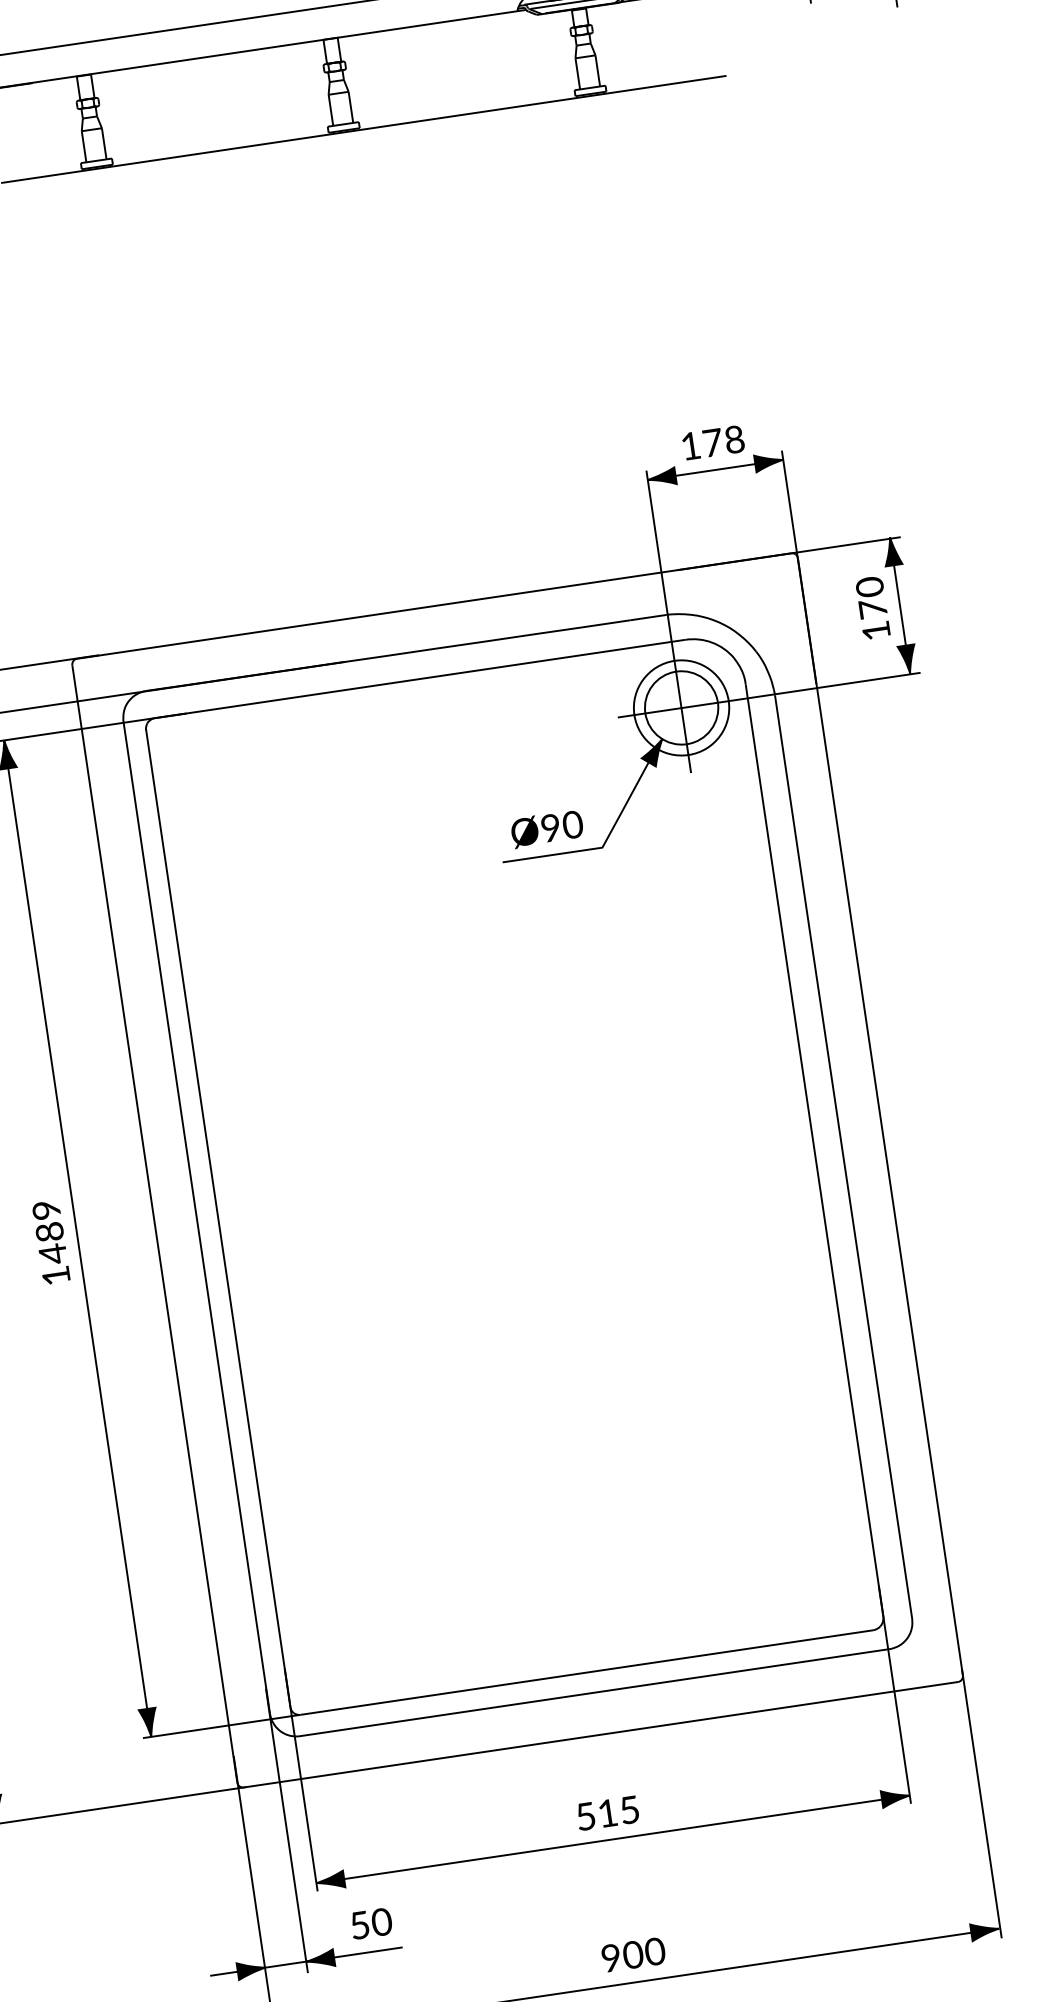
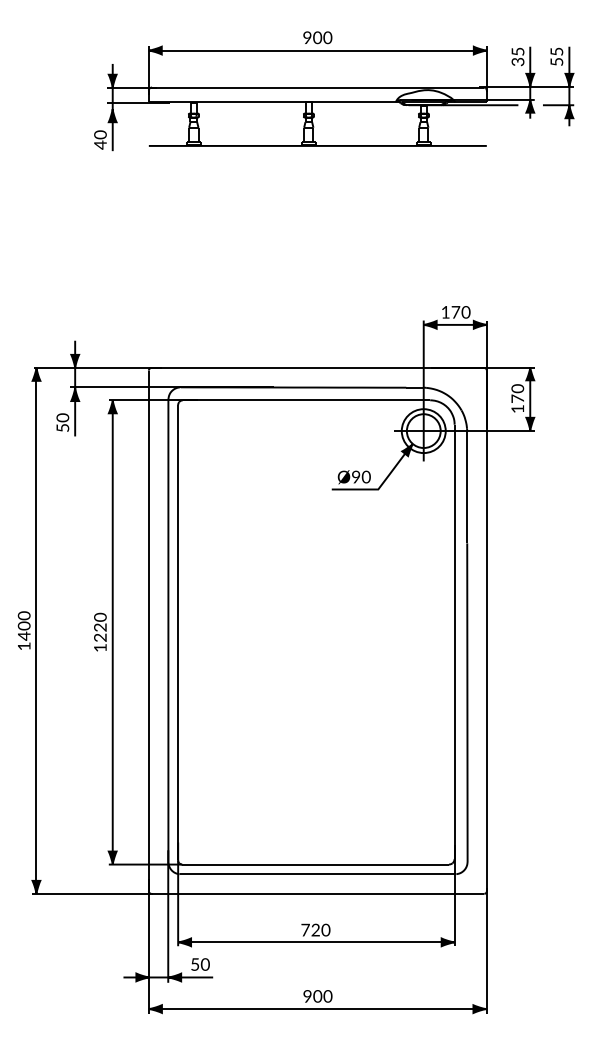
text: (733, 440) -> (465, 312), 178 -> 170
text: (49, 1231) -> (100, 627), 1489 -> 1220
text: (607, 1811) -> (315, 929), 515 -> 720

